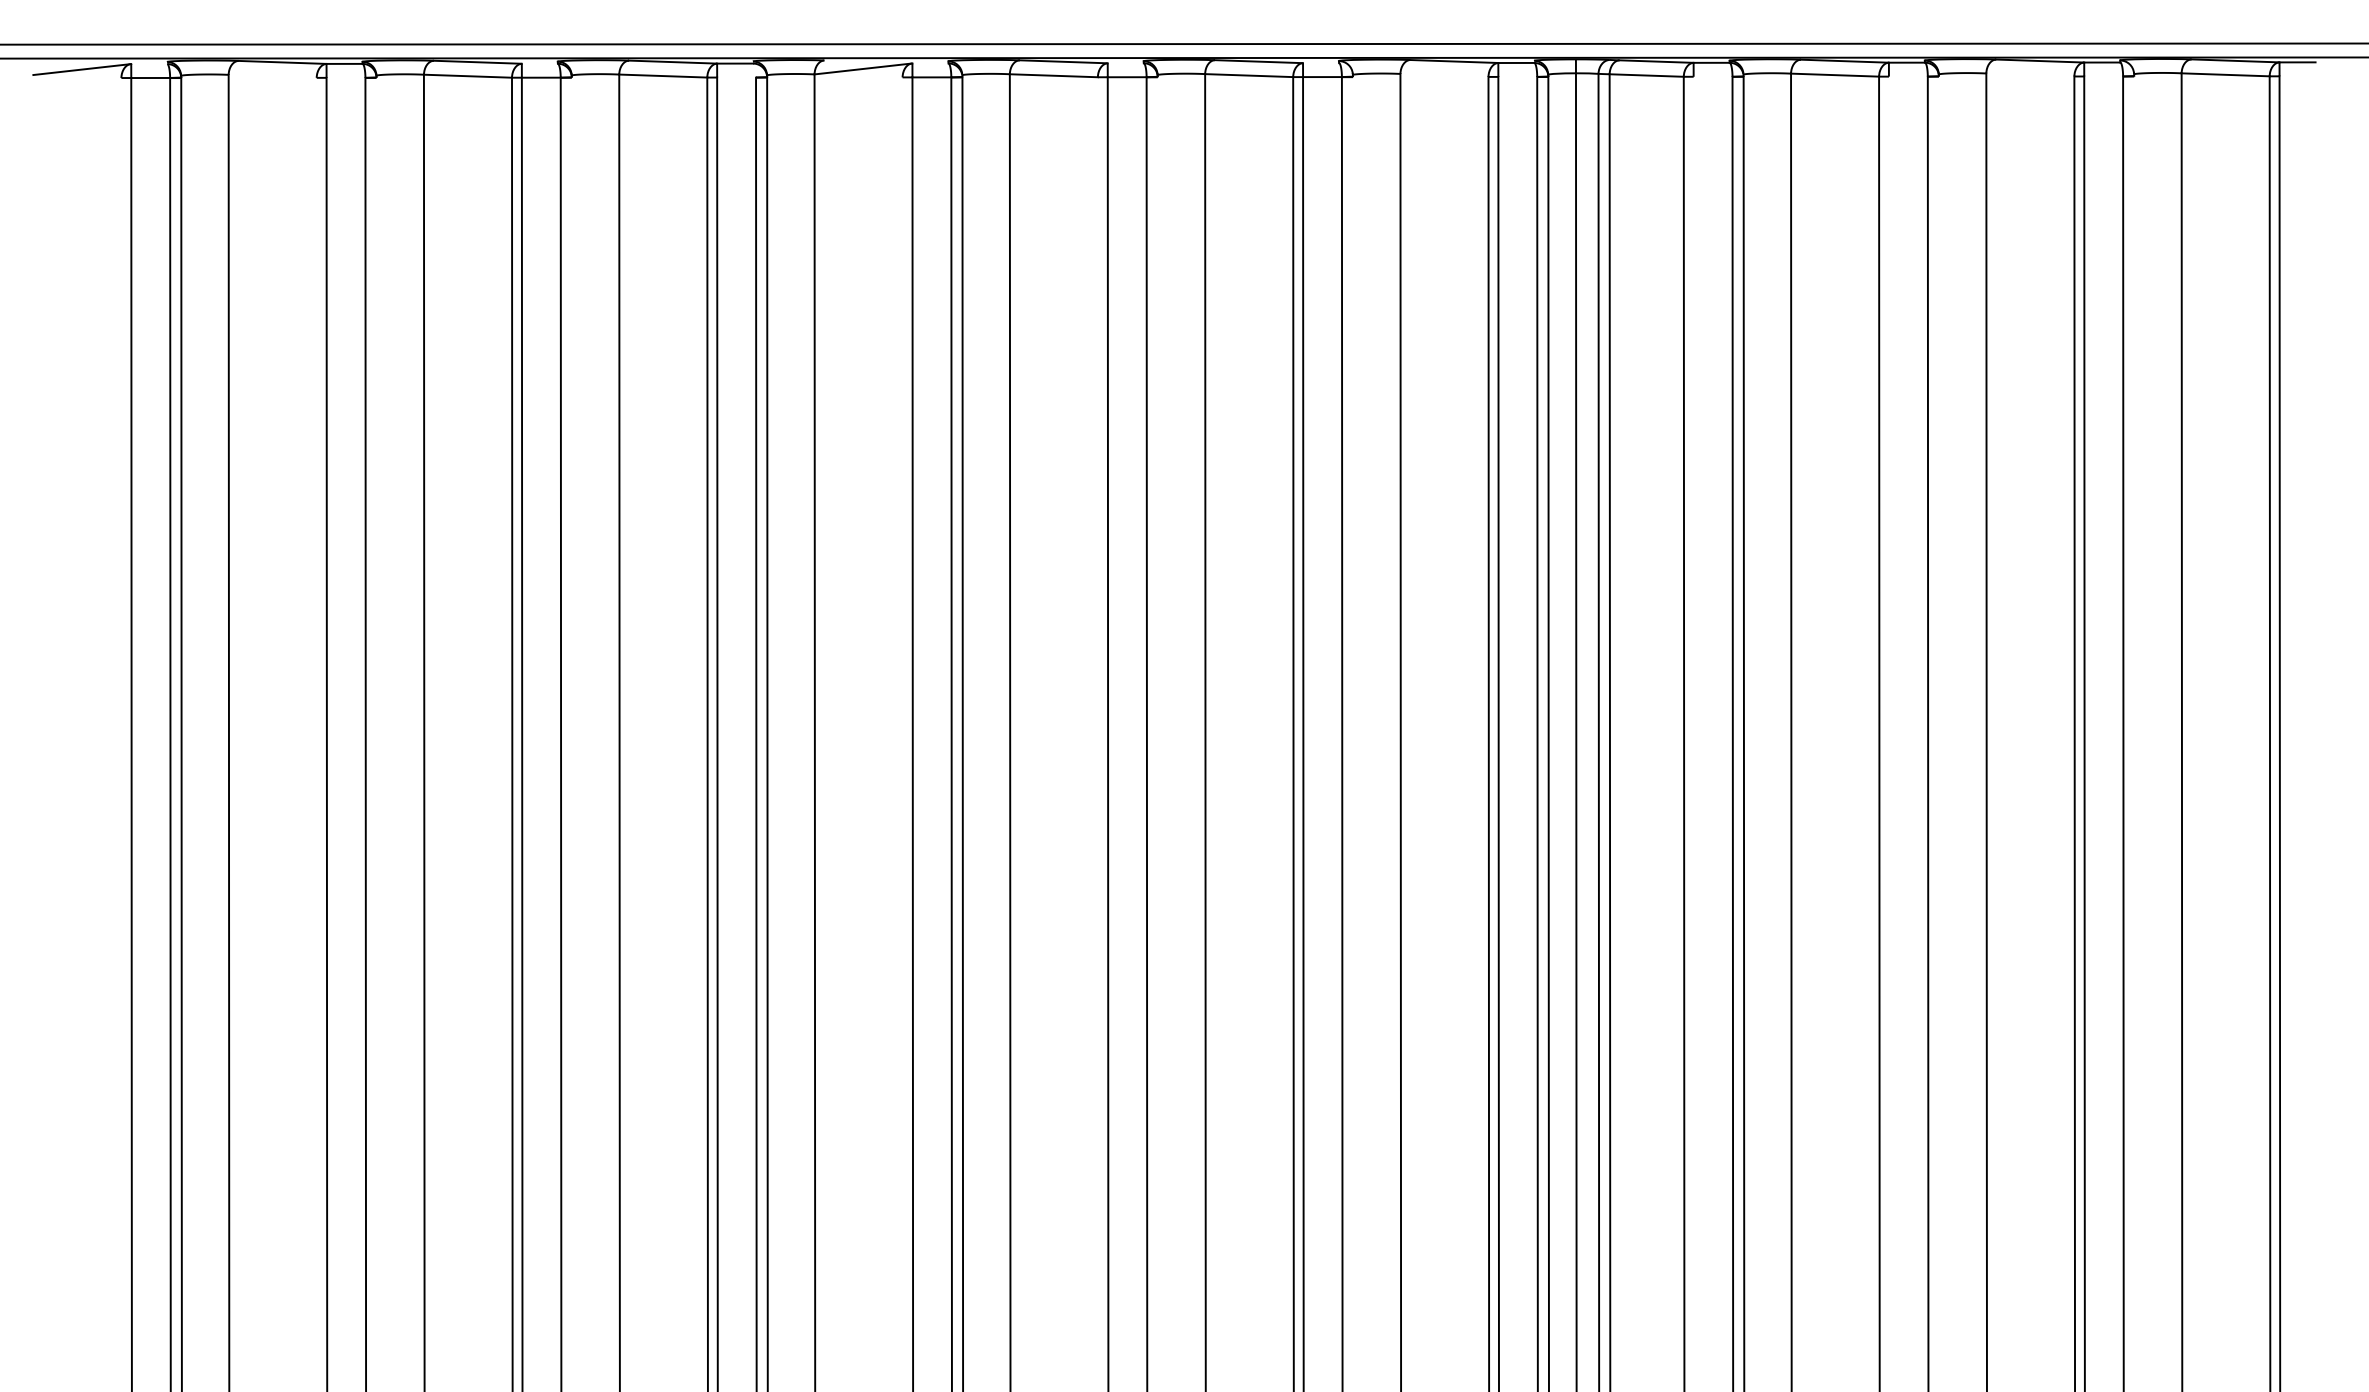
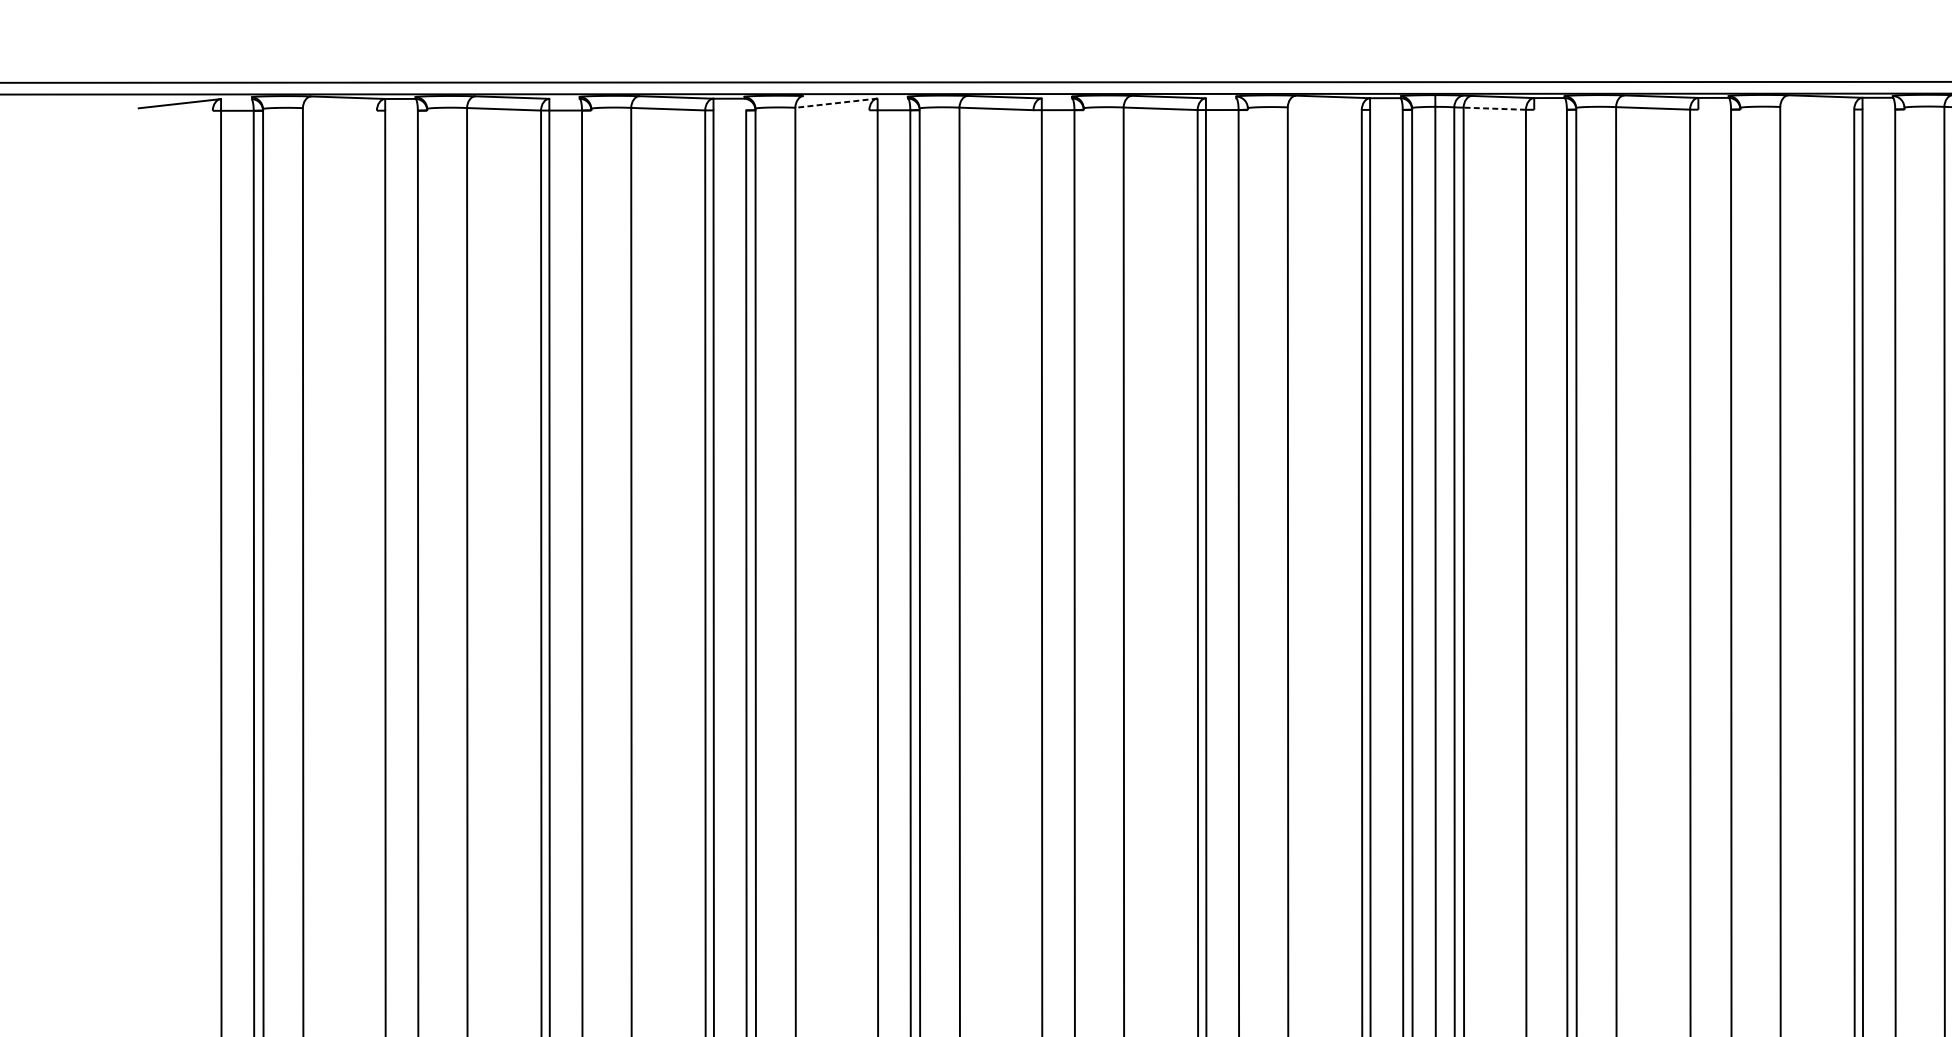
line: (862, 69) -> (835, 103), solid -> dashed
line: (1646, 75) -> (1494, 108), solid -> dashed

